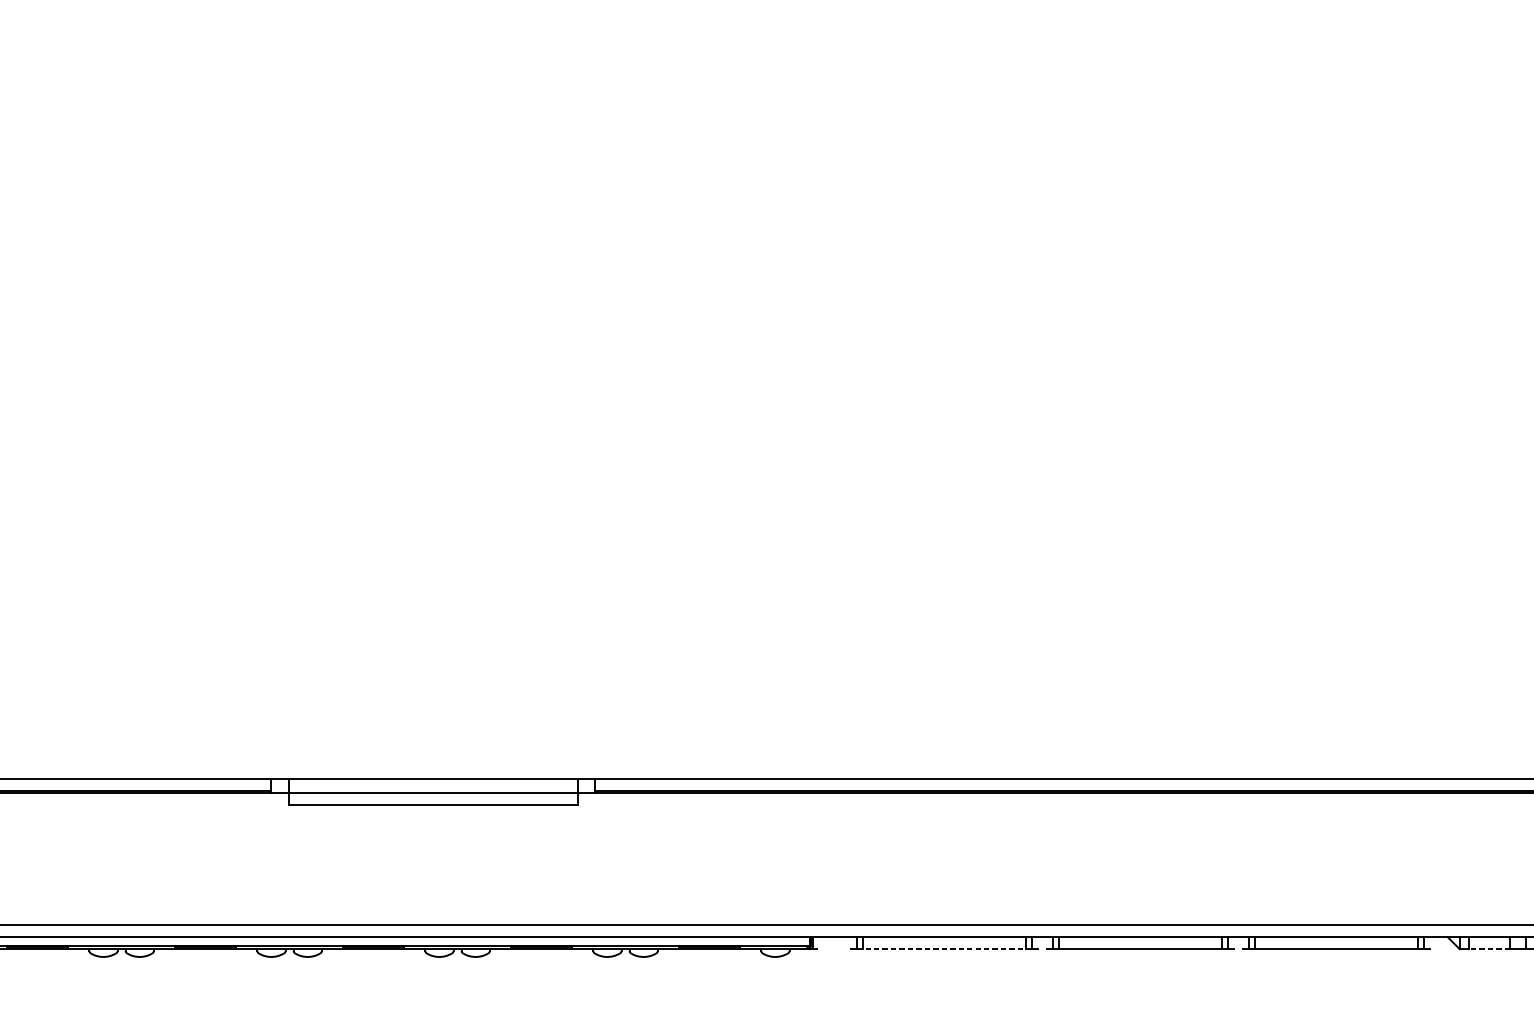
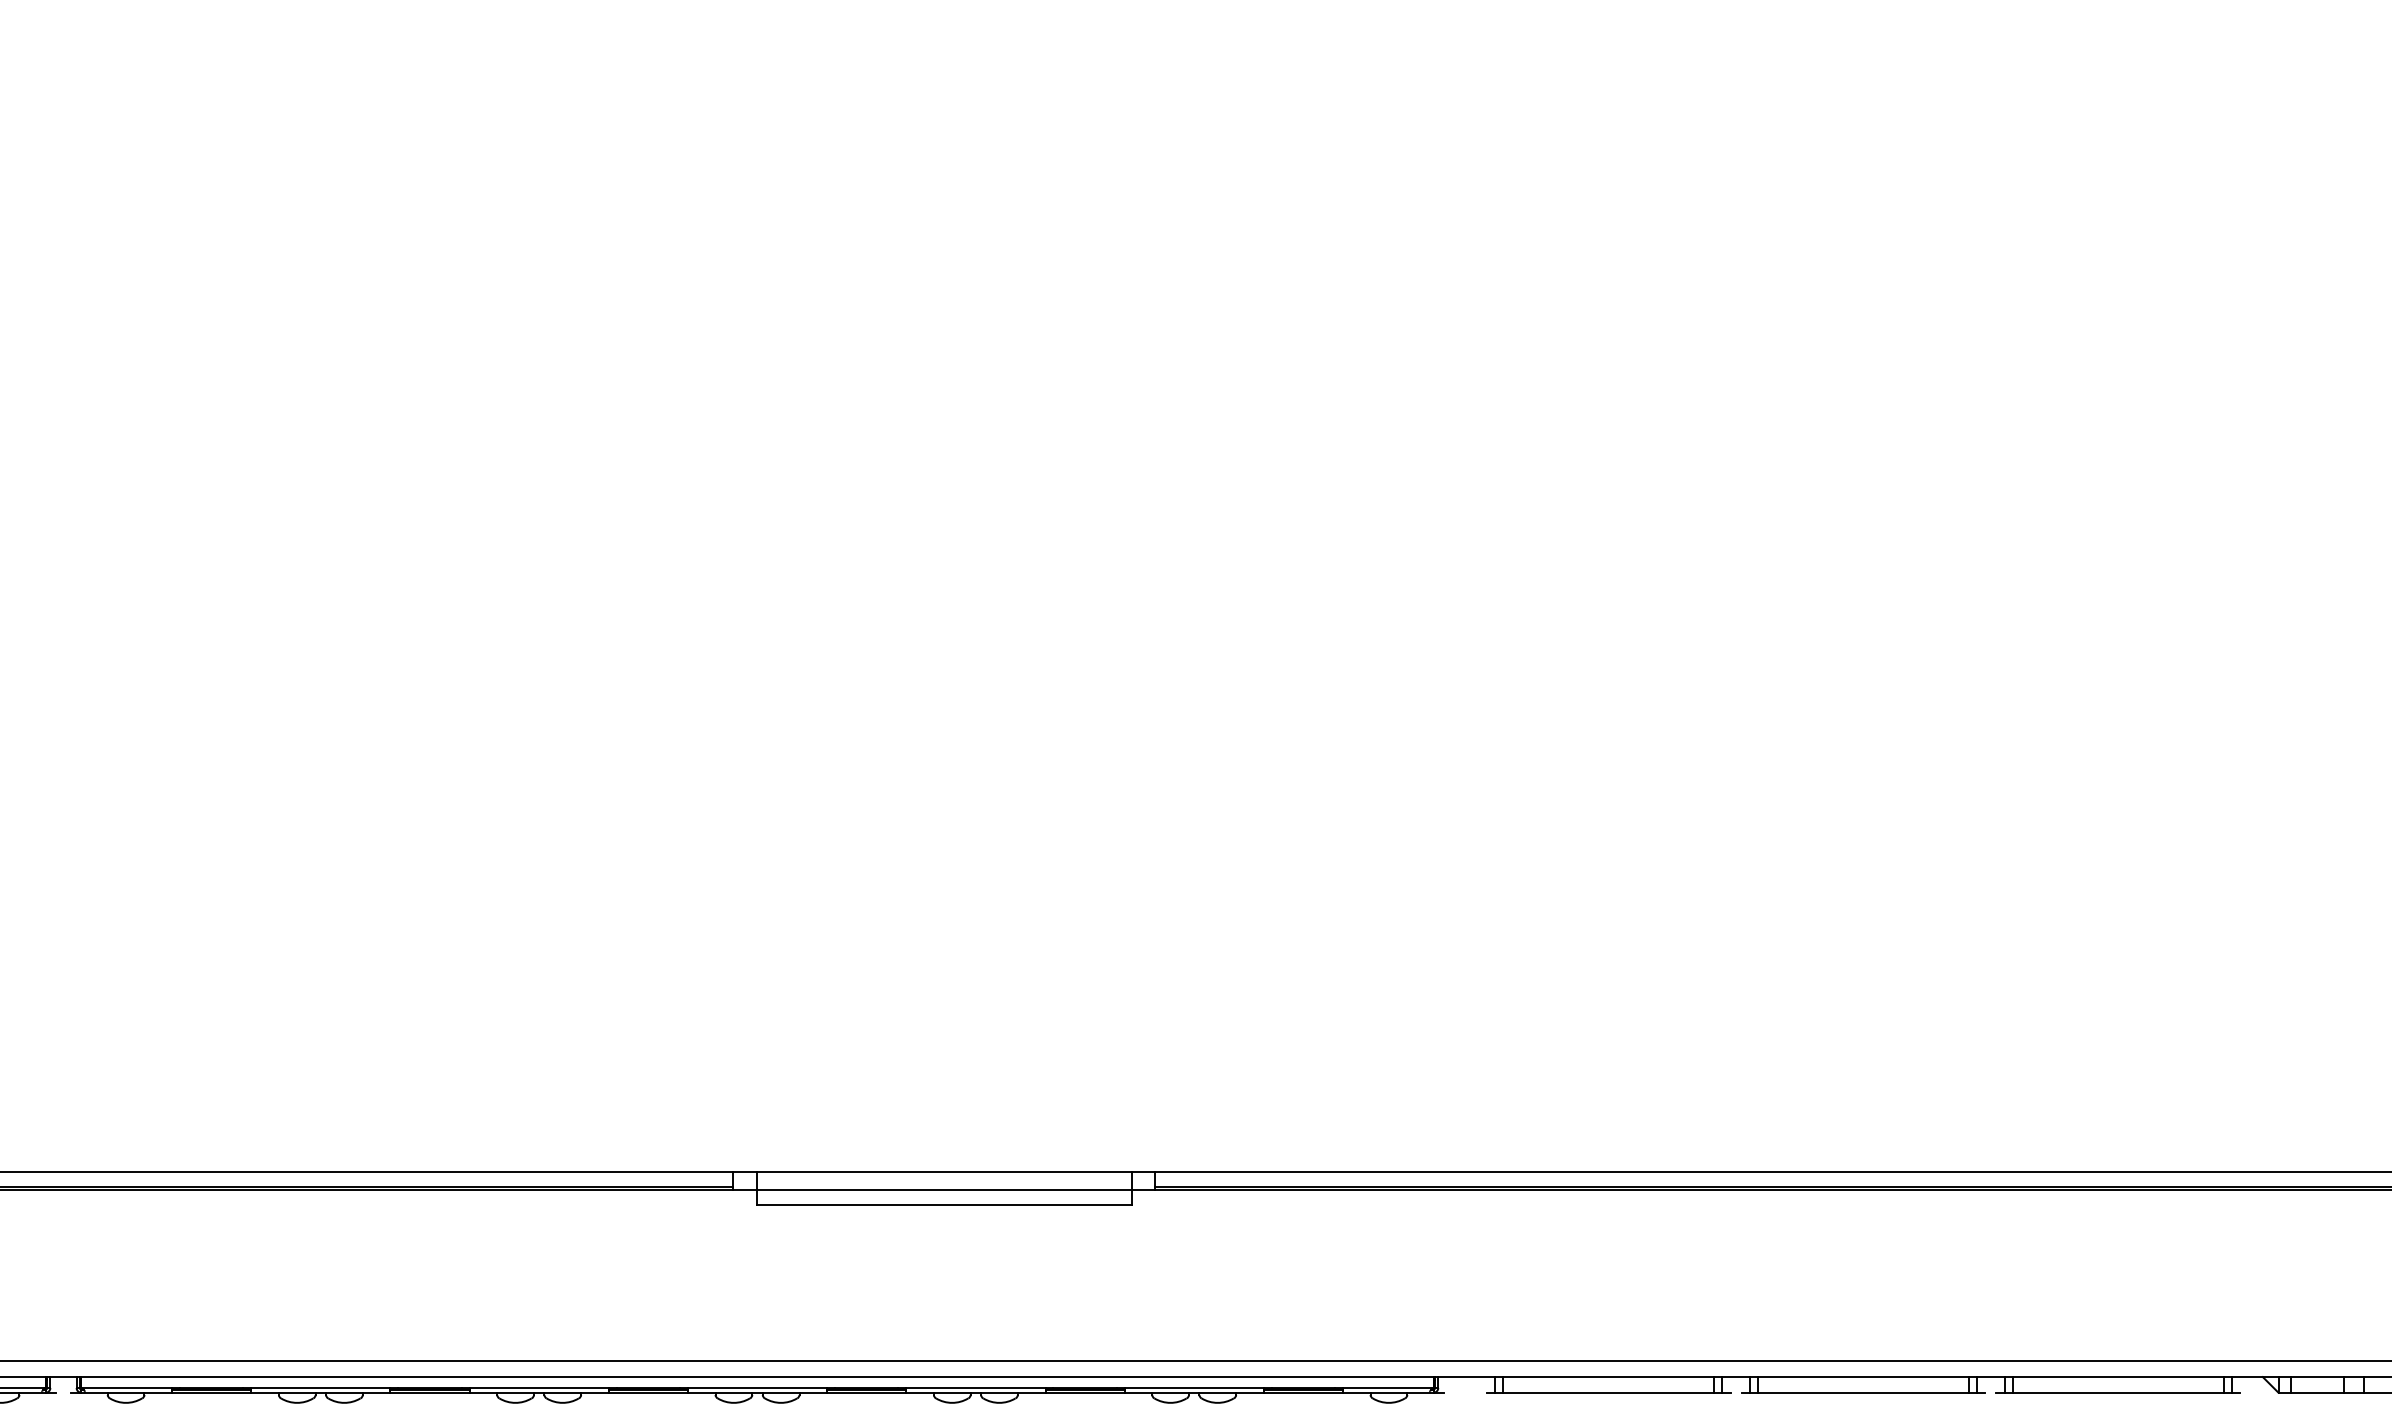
line: (944, 949) -> (1608, 1392), dashed -> solid
line: (1489, 949) -> (2317, 1392), dashed -> solid

